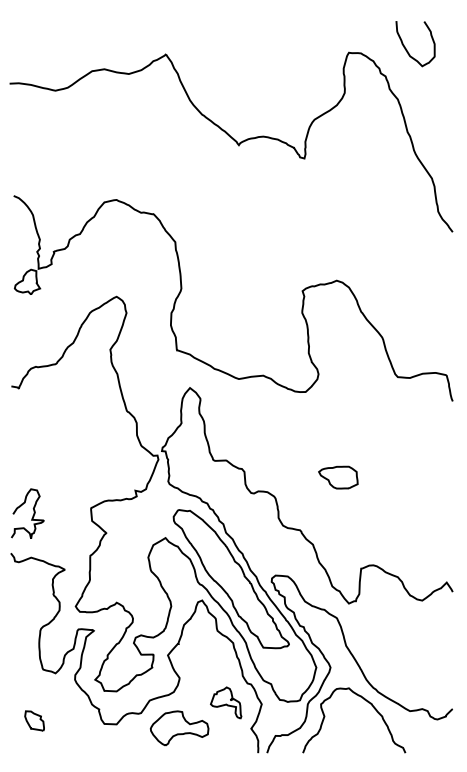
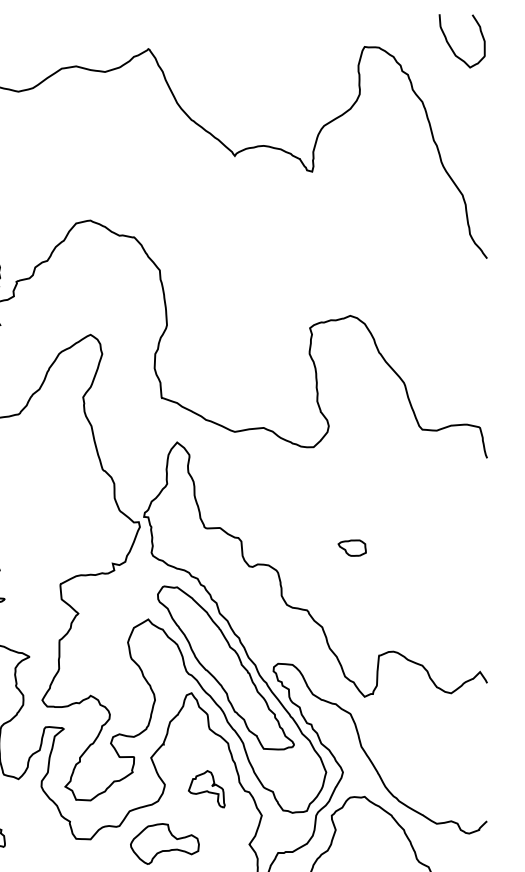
curve: (407, 49) -> (452, 47), moved
part: (338, 477) -> (352, 548), size x0.6
part: (226, 702) -> (207, 788), moved

